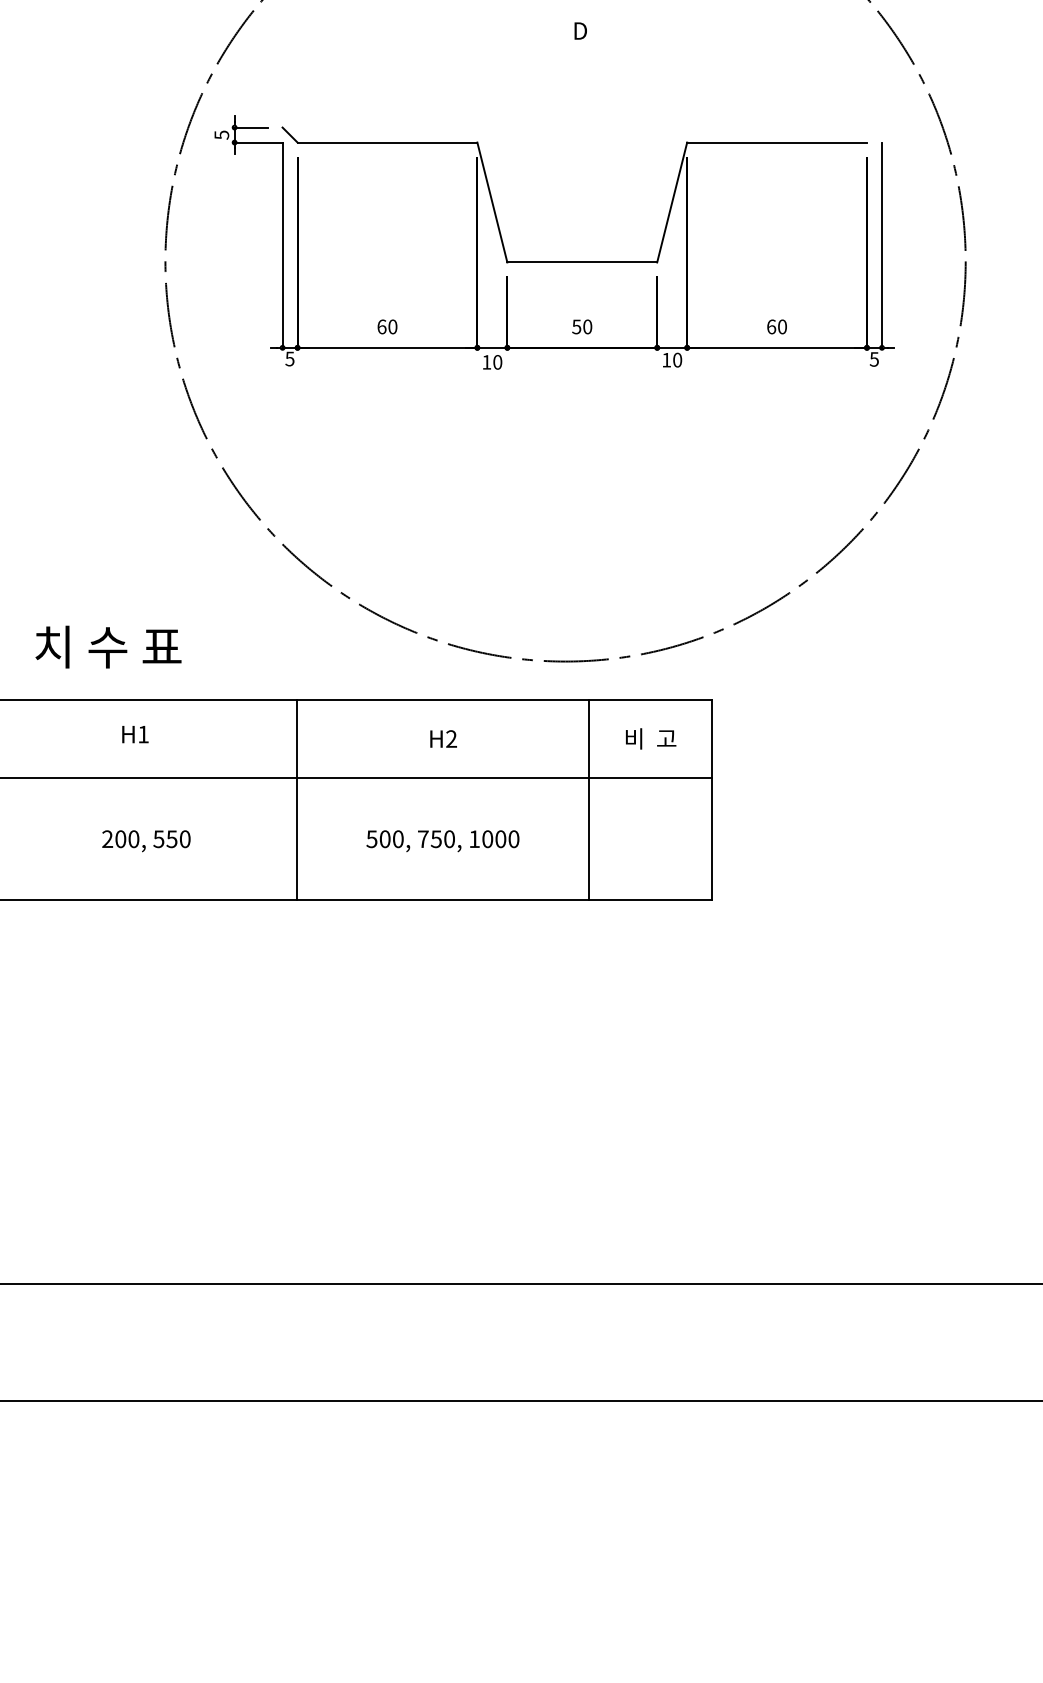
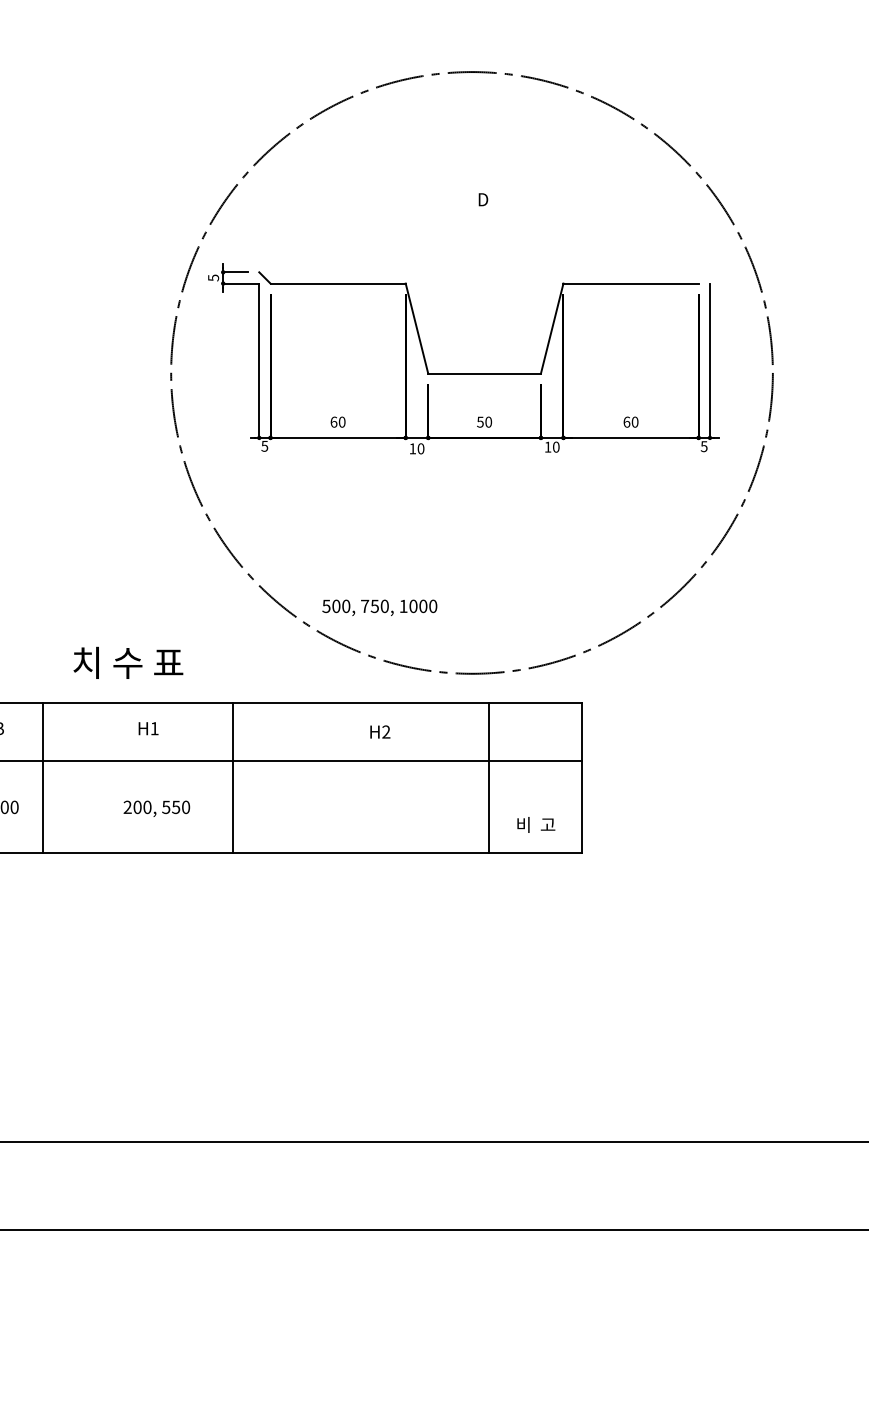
text: (651, 738) -> (536, 824), moved
line: (297, 799) -> (233, 777), moved
text: (442, 840) -> (379, 607), moved

